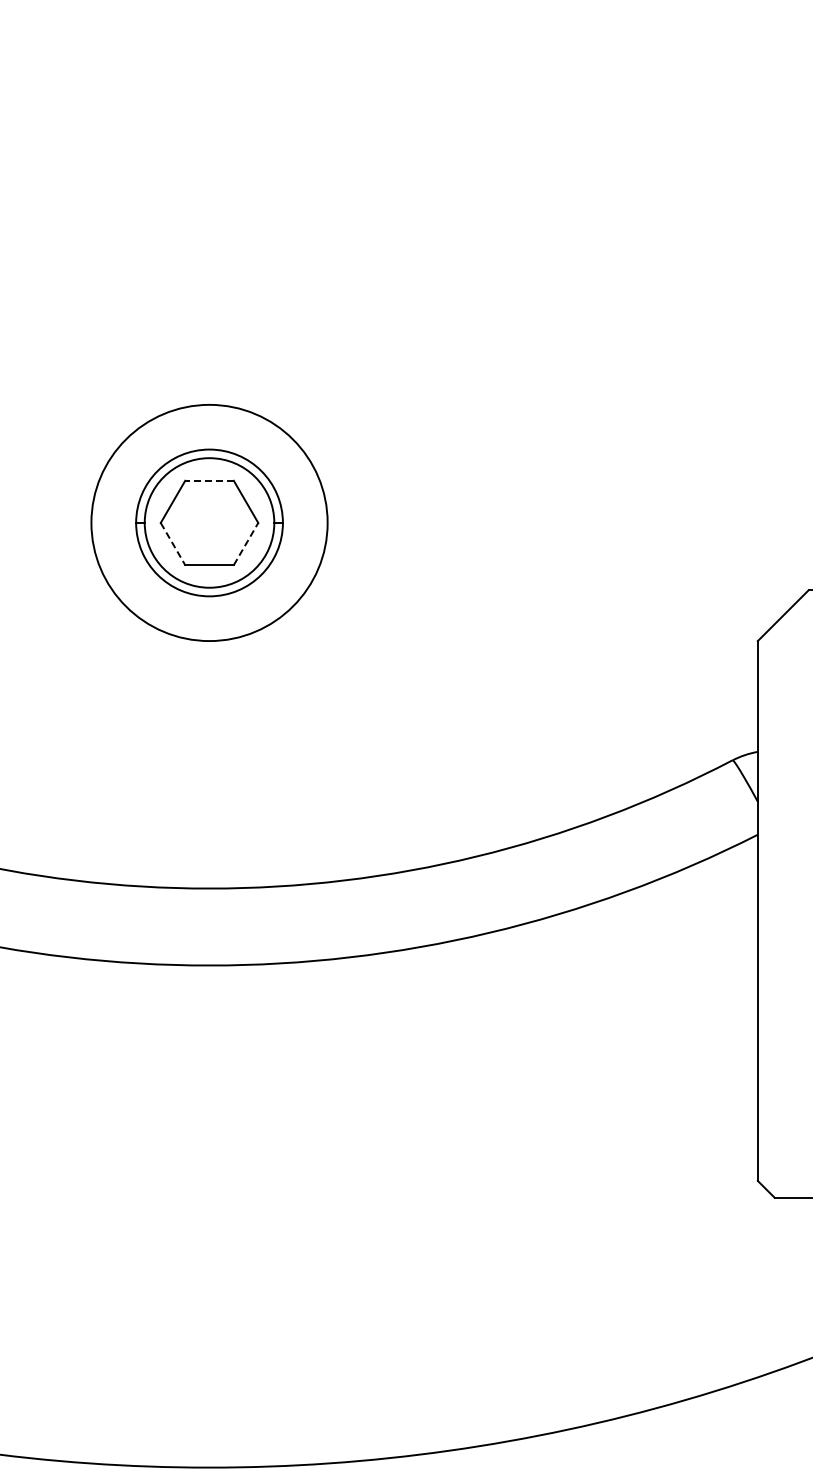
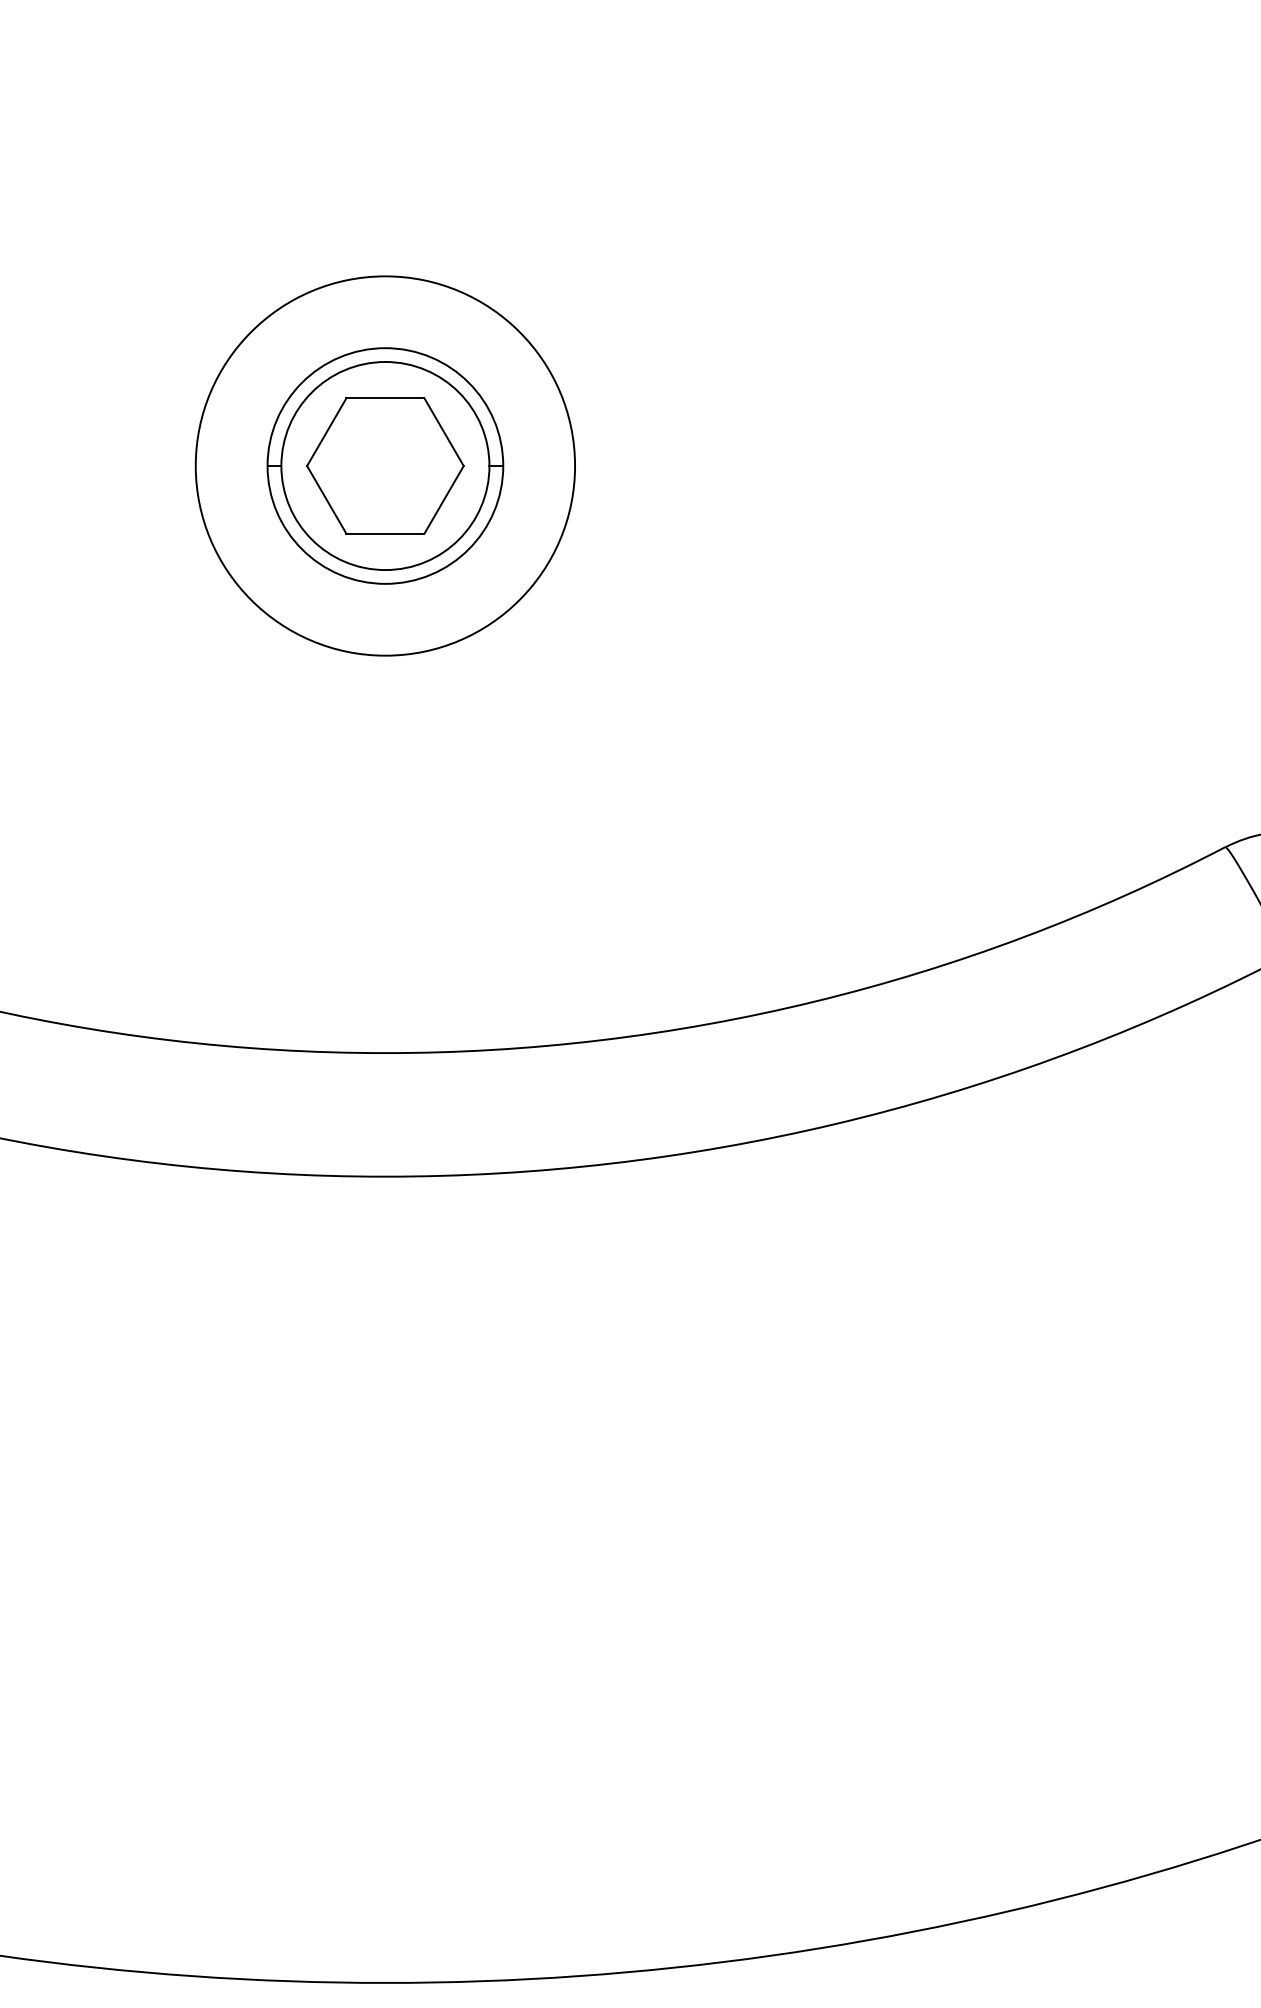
line: (209, 480) -> (385, 397), dashed -> solid
line: (246, 543) -> (444, 498), dashed -> solid
line: (173, 544) -> (327, 500), dashed -> solid

